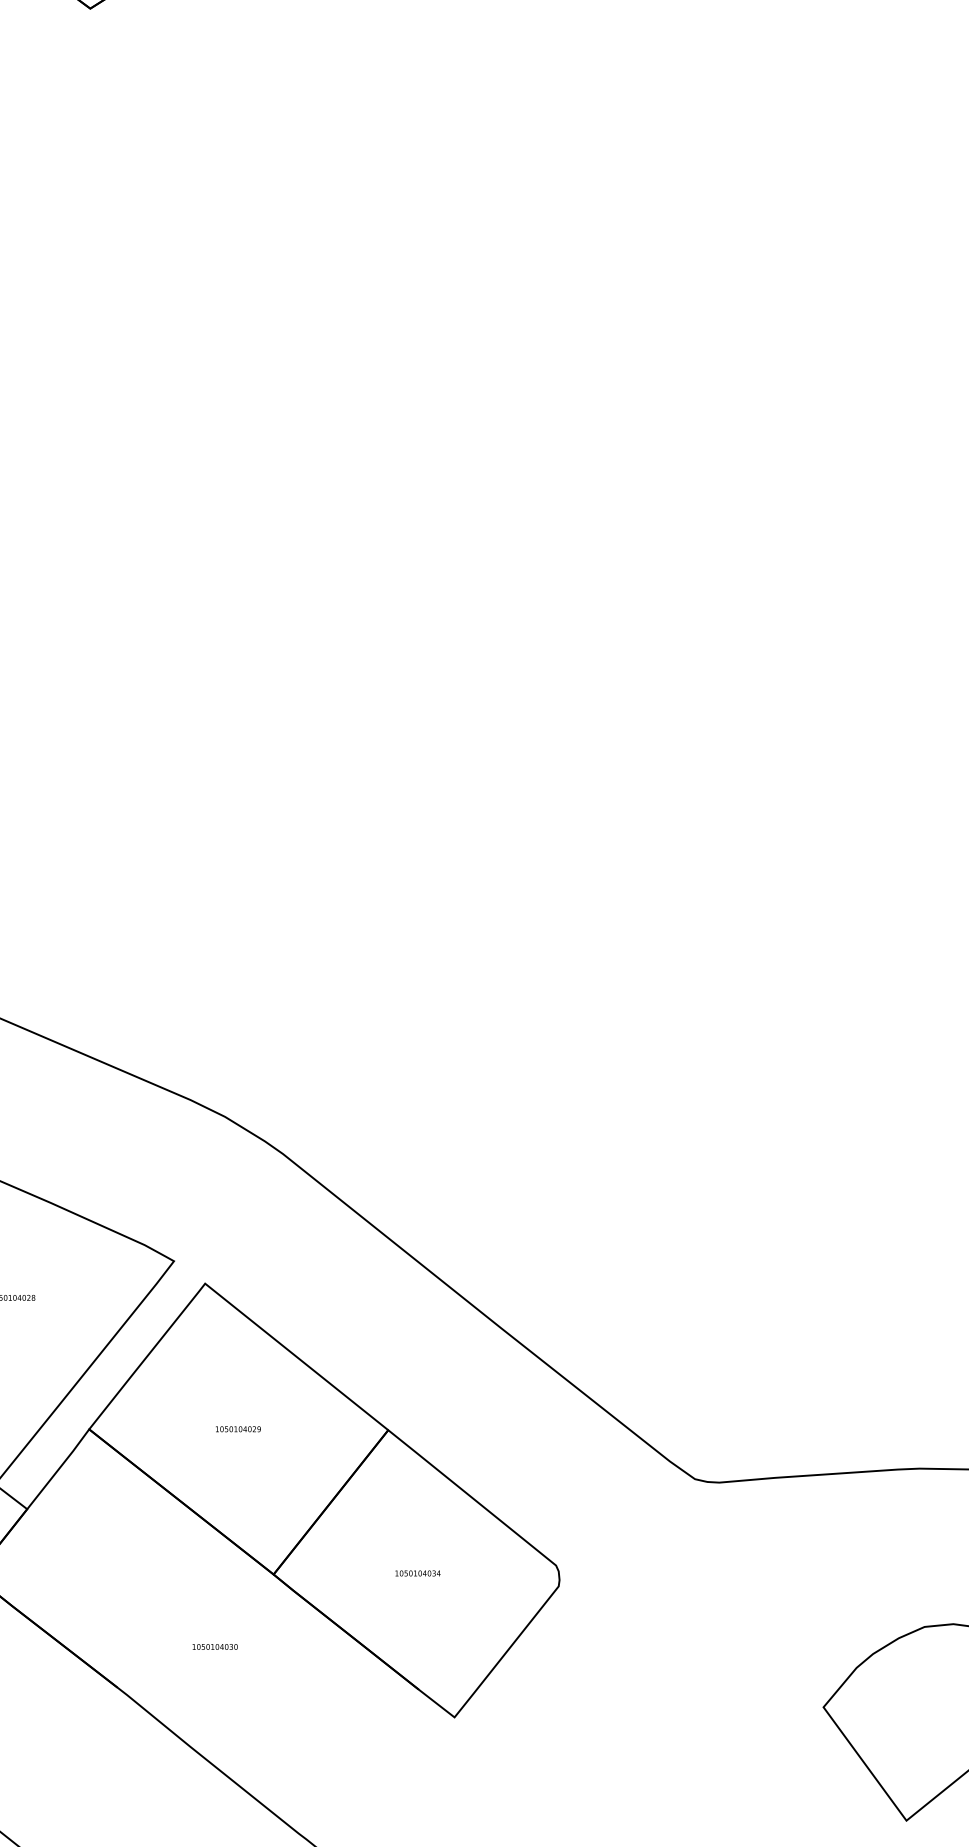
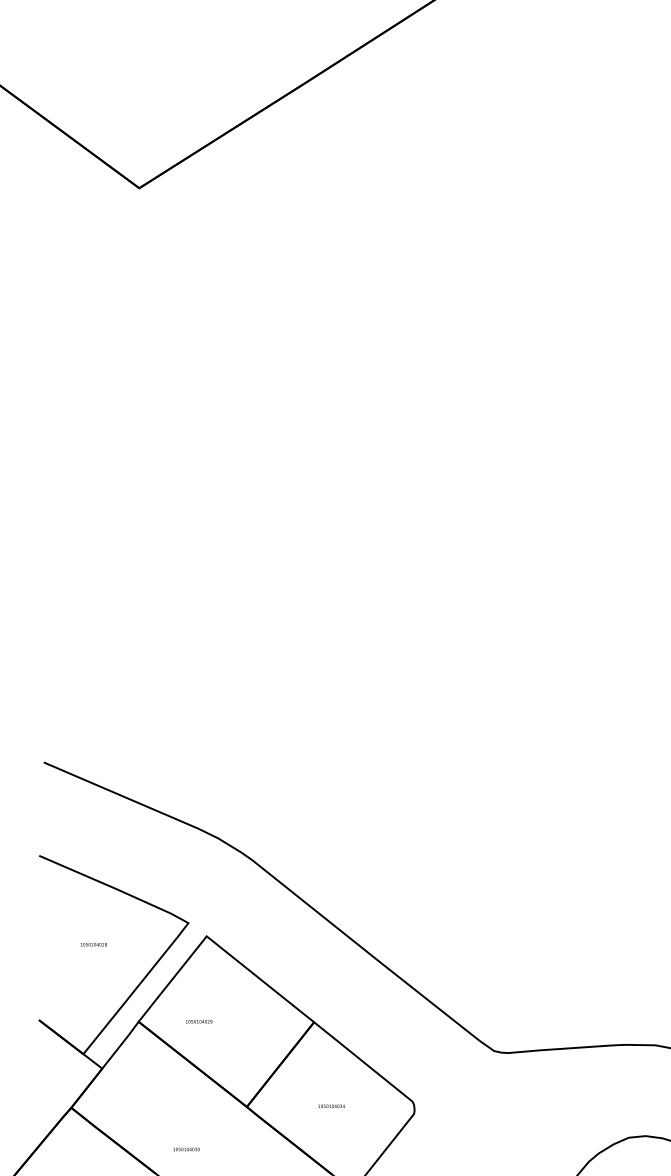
text: (238, 1428) -> (199, 1021), moved
text: (215, 1647) -> (186, 1149), moved

